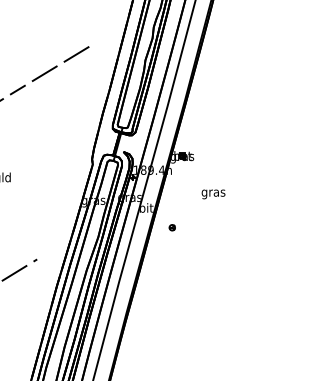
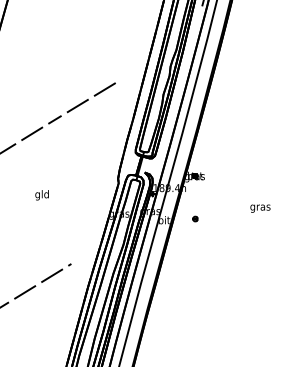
text: (213, 194) -> (260, 208), moved
part: (172, 227) -> (195, 218), moved

